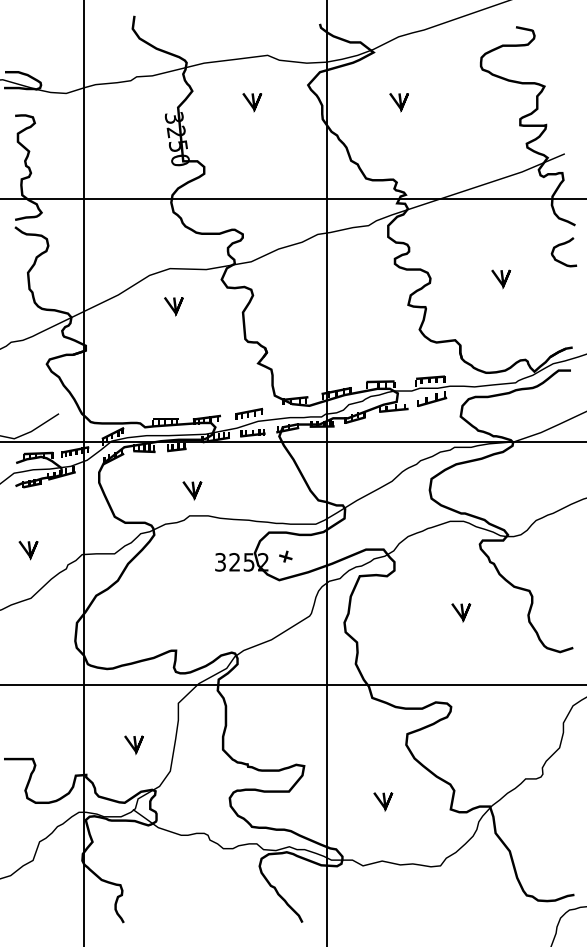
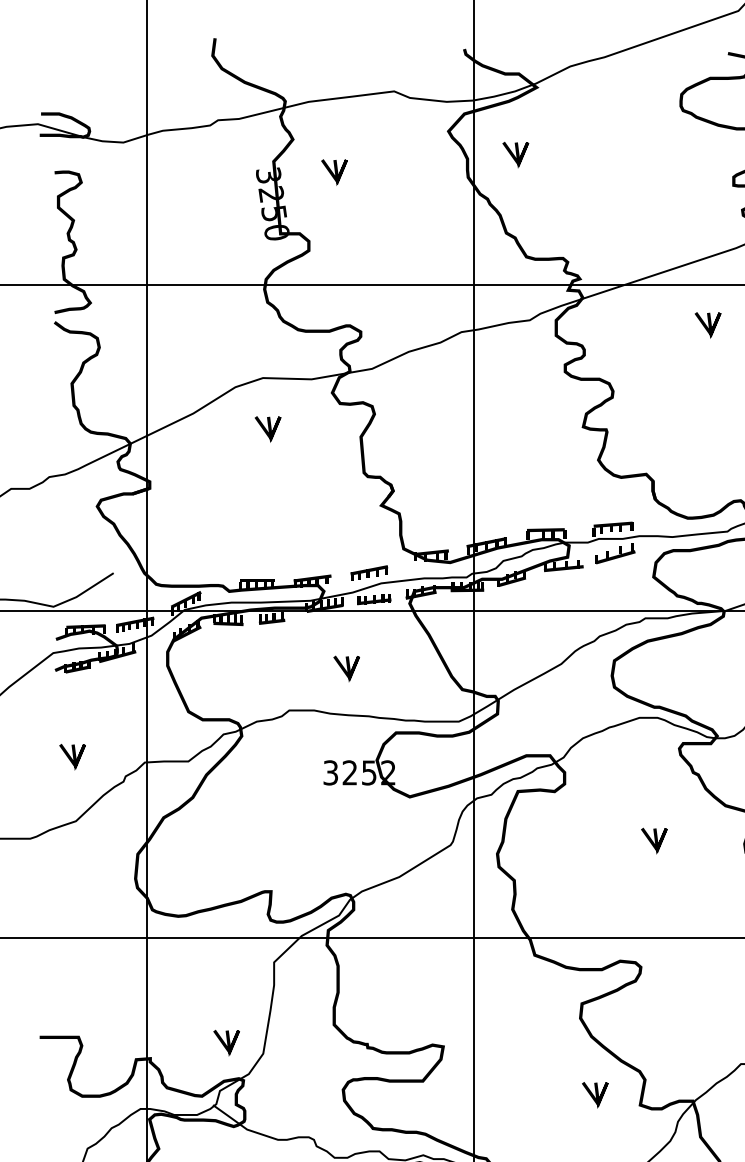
line: (252, 102) -> (334, 172), moved
line: (397, 102) -> (513, 154), moved
line: (501, 279) -> (708, 325), moved
line: (192, 490) -> (346, 668), moved
part: (285, 556) -> (418, 765), removed
line: (133, 745) -> (225, 1043), moved
line: (383, 801) -> (595, 1094), moved

